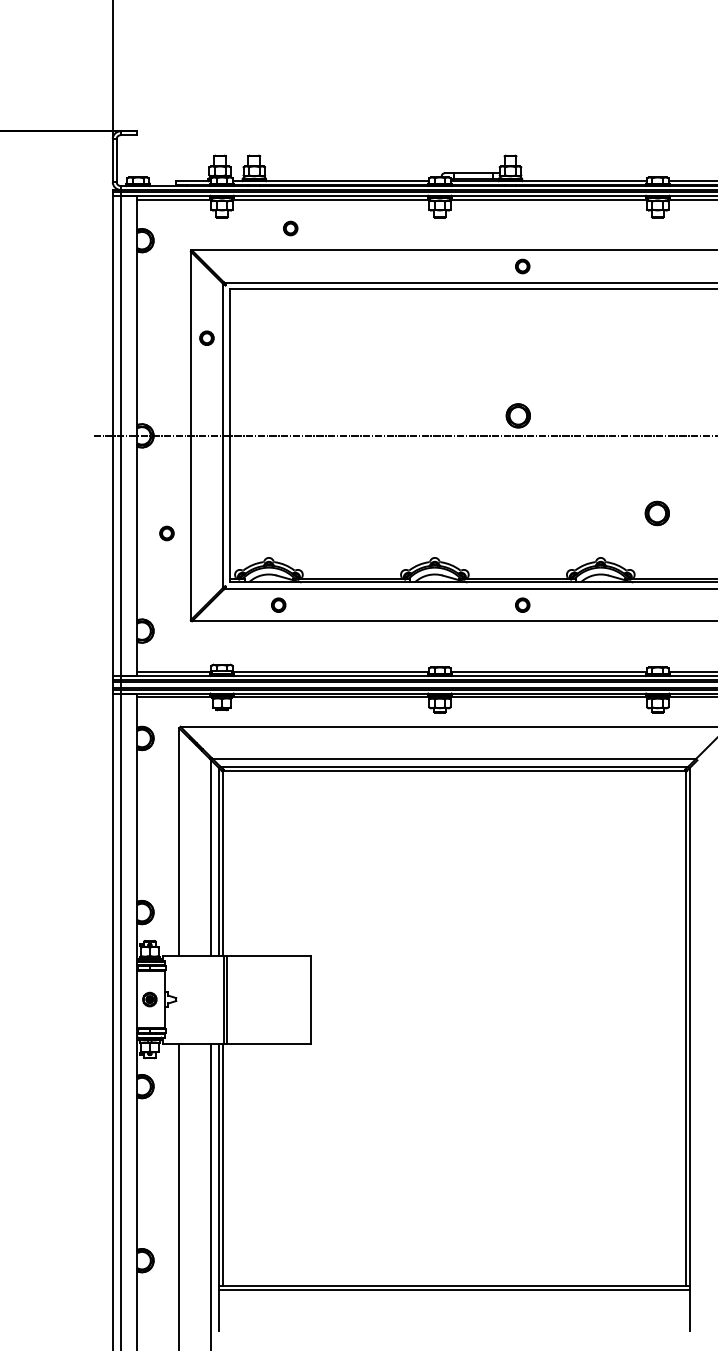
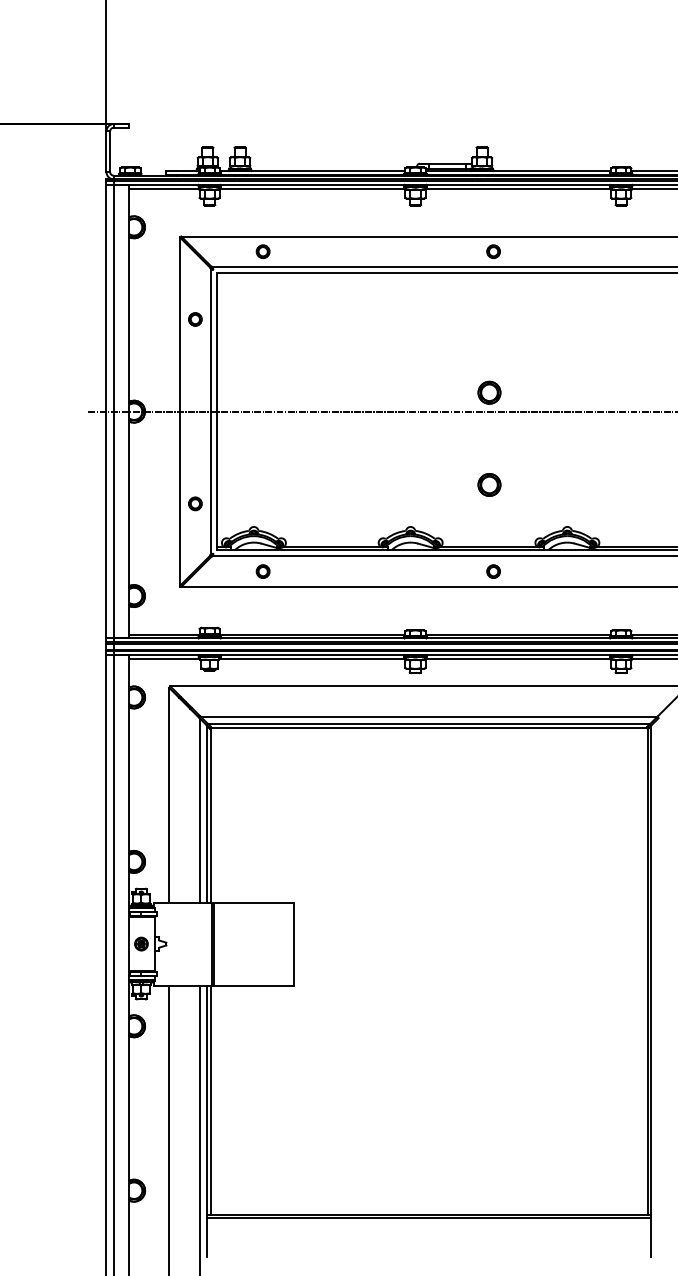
part: (290, 228) -> (262, 251), moved
part: (656, 513) -> (488, 484), moved
part: (166, 533) -> (194, 503), moved

